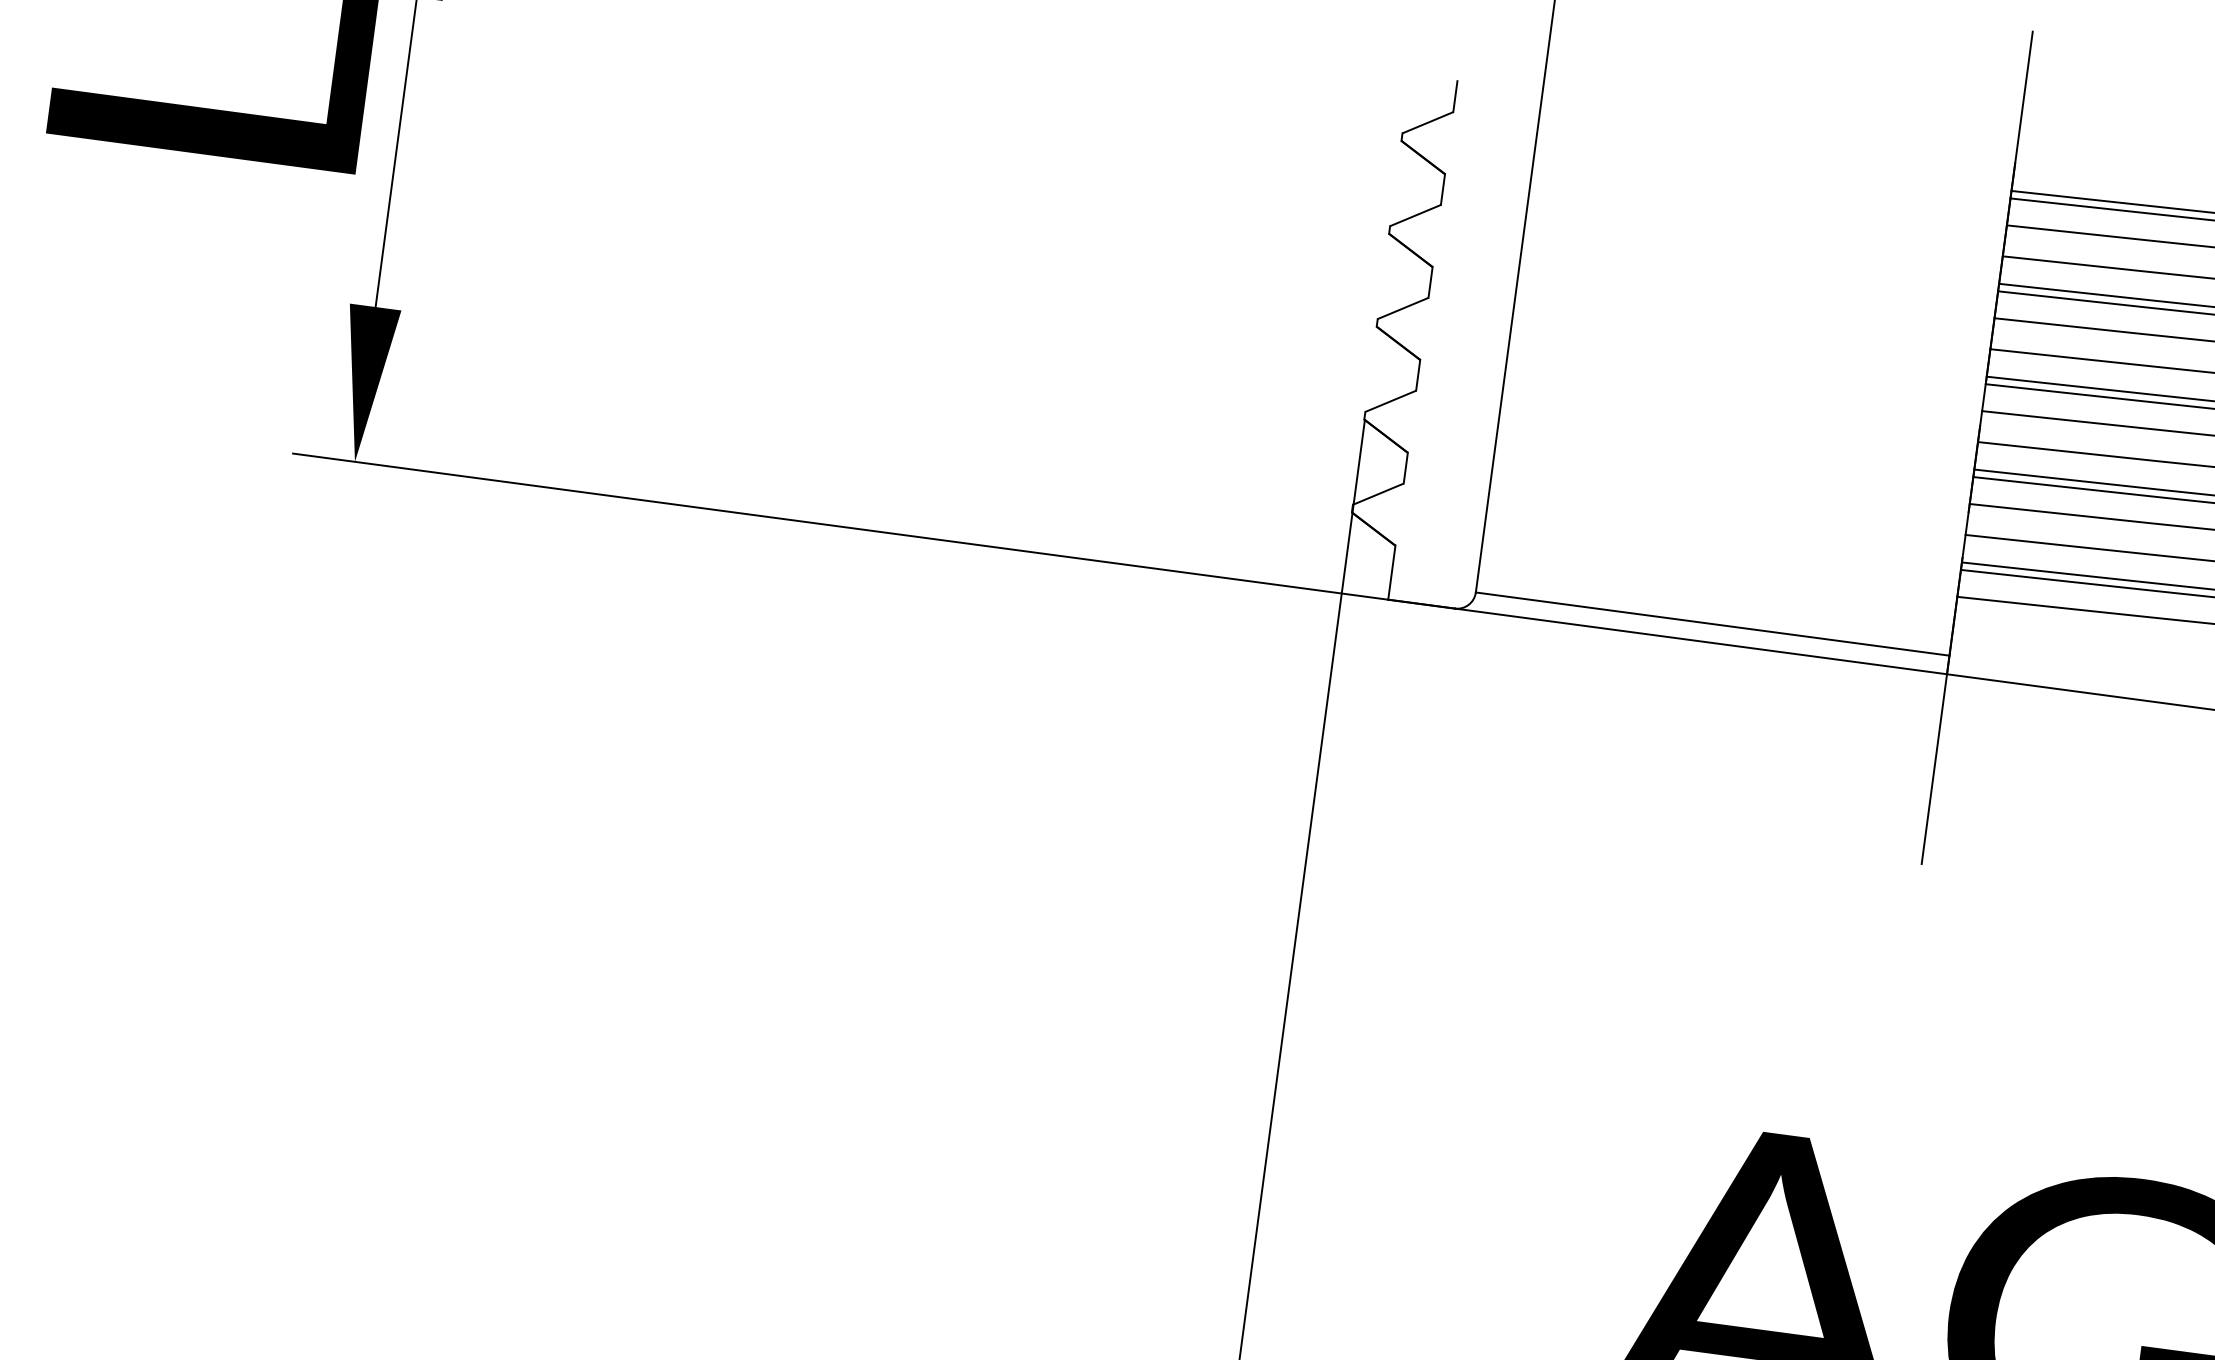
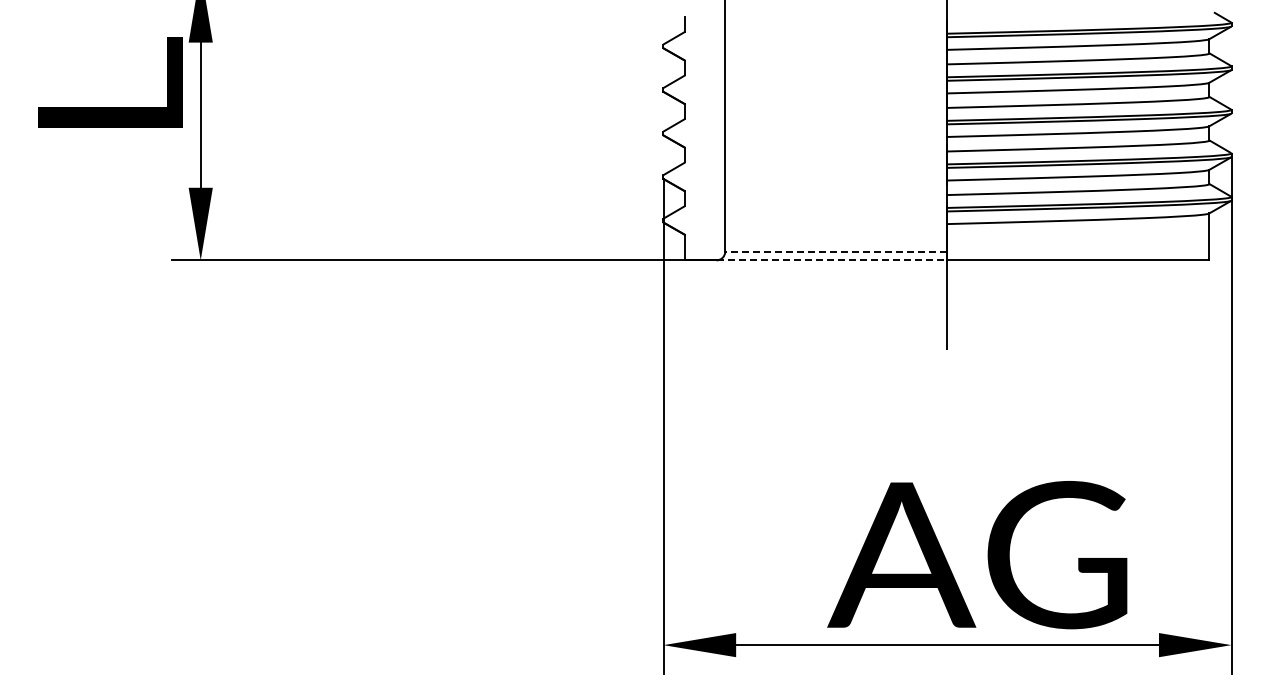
line: (1710, 623) -> (835, 251), solid -> dashed
line: (1701, 641) -> (832, 260), solid -> dashed

